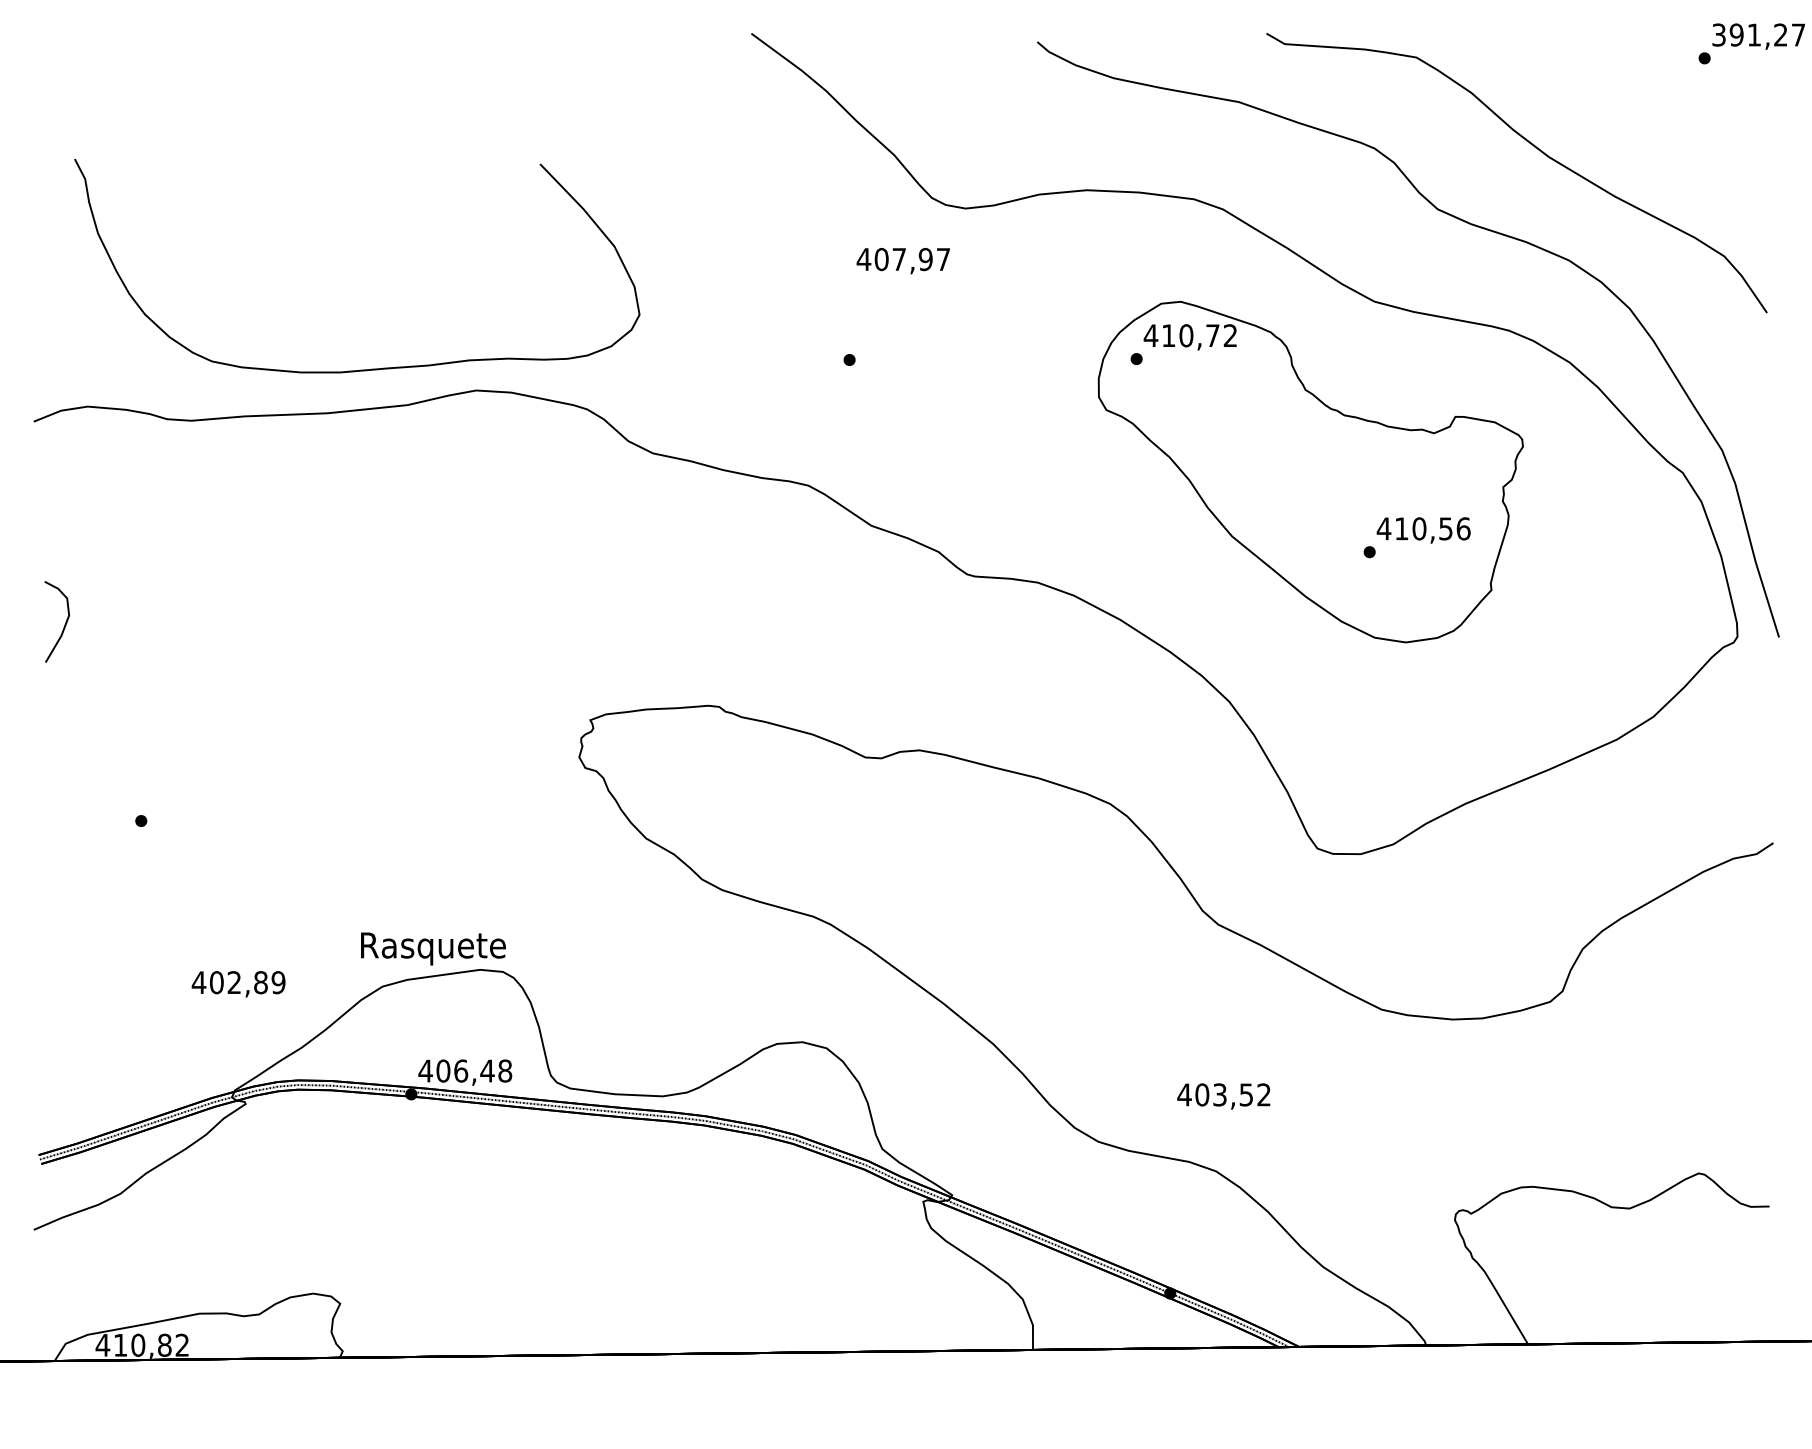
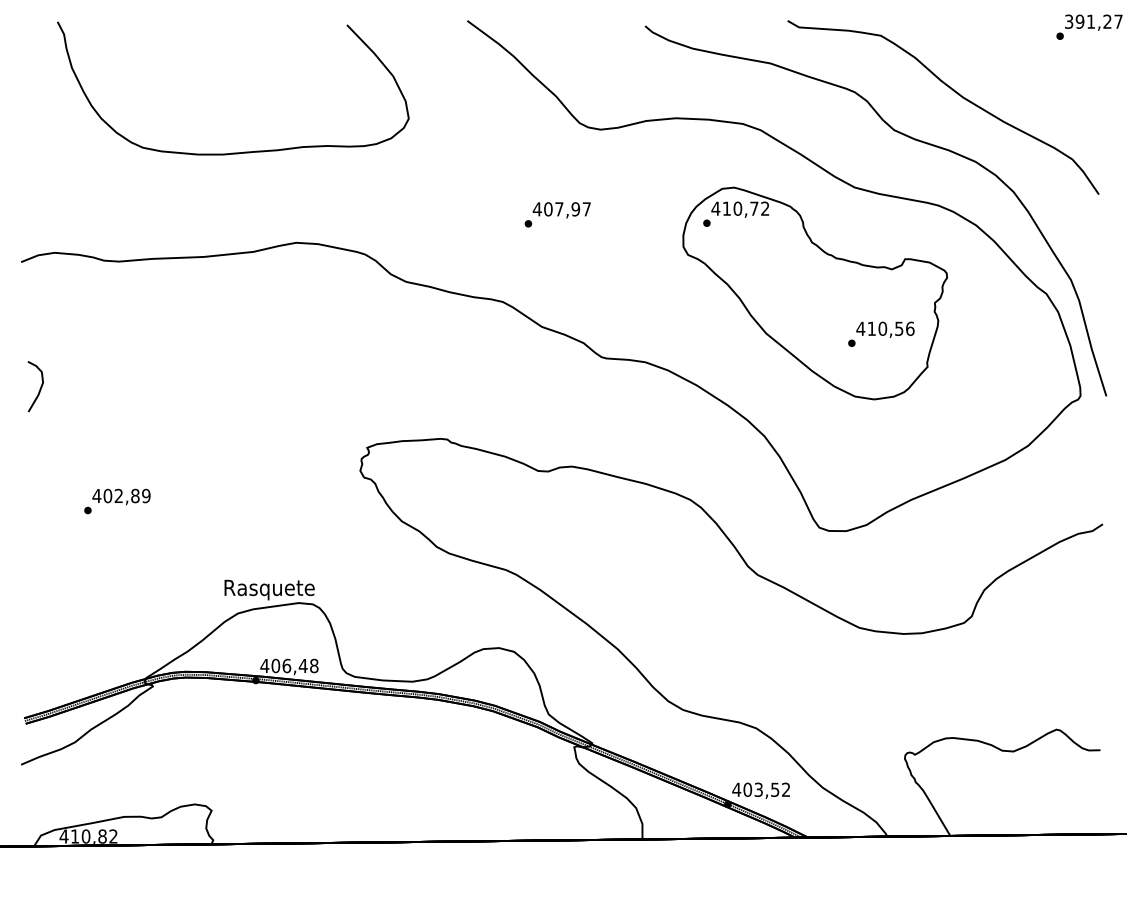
text: (902, 261) -> (561, 210), moved
part: (373, 367) -> (243, 151), moved
text: (238, 983) -> (121, 496), moved
text: (1222, 1095) -> (760, 790), moved

